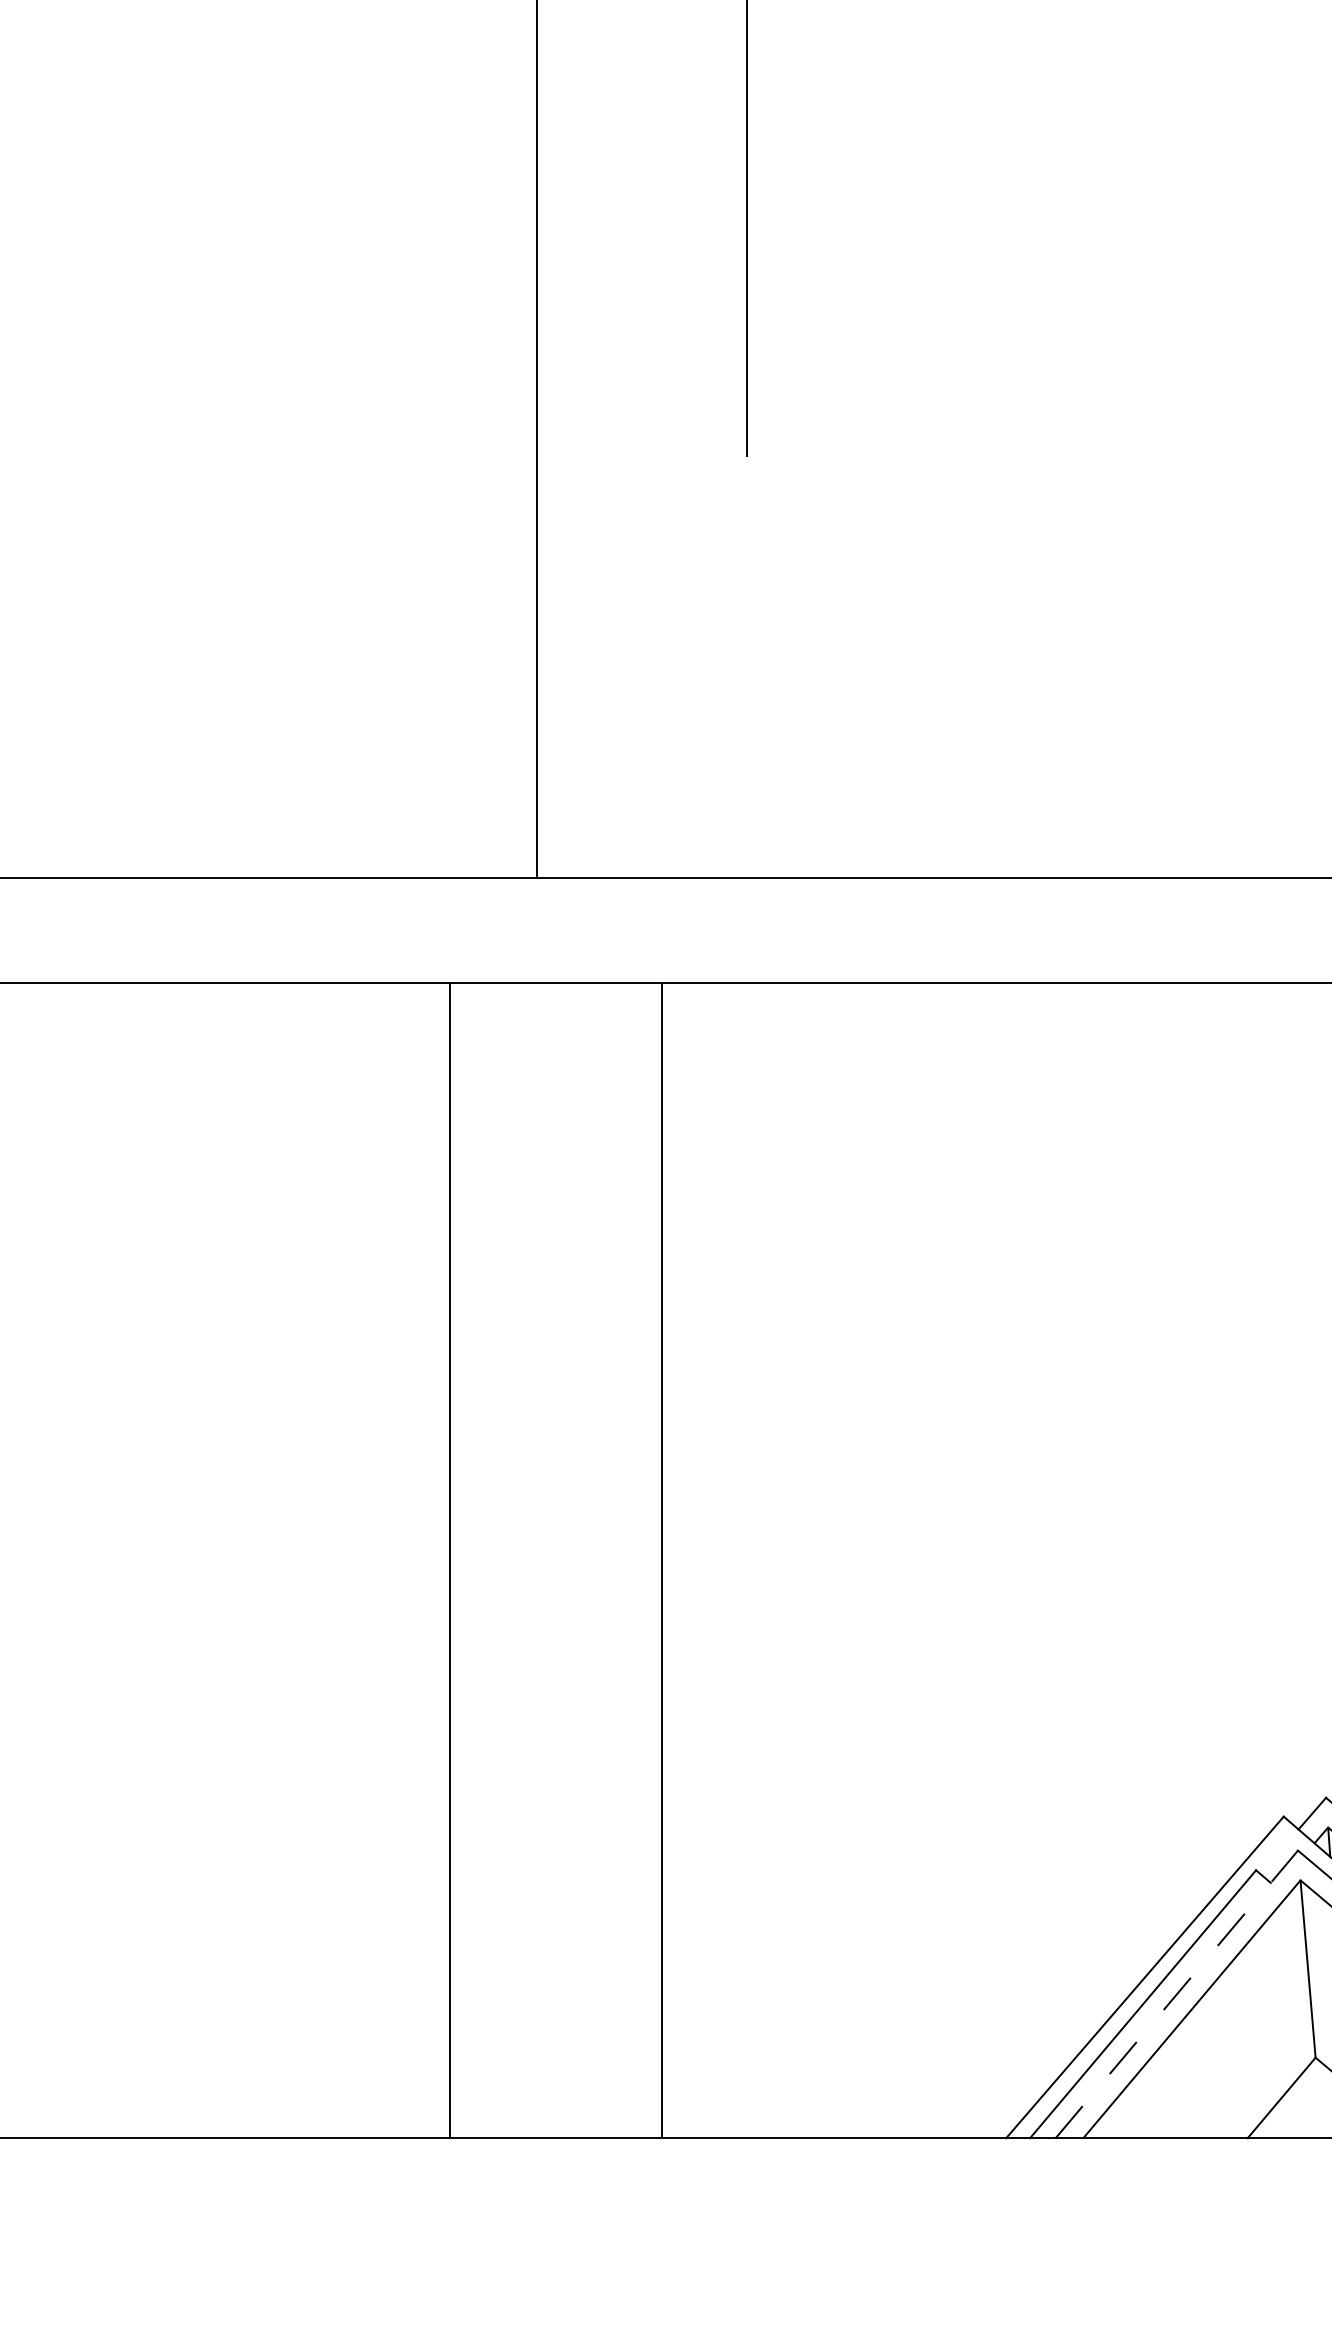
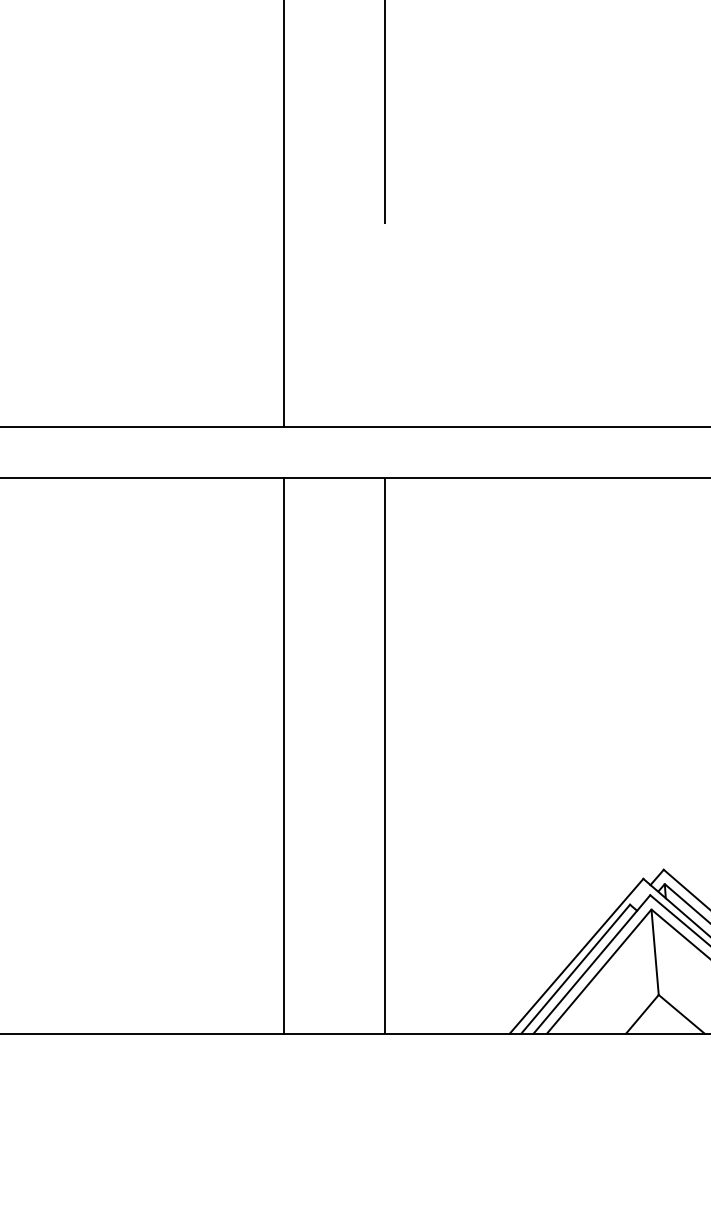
line: (451, 1560) -> (284, 755), moved
line: (660, 1560) -> (384, 755), moved
line: (1175, 1994) -> (591, 964), dashed -> solid

